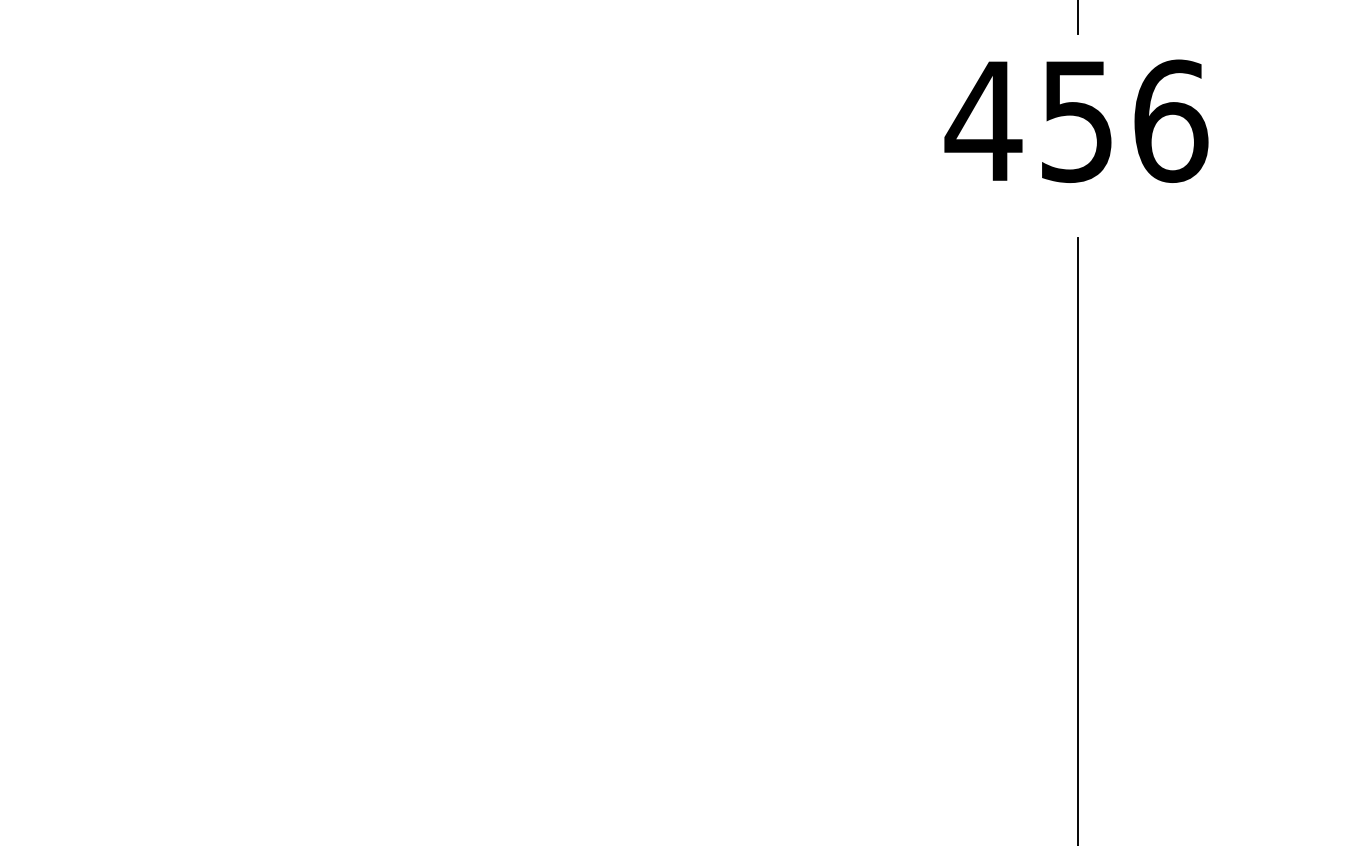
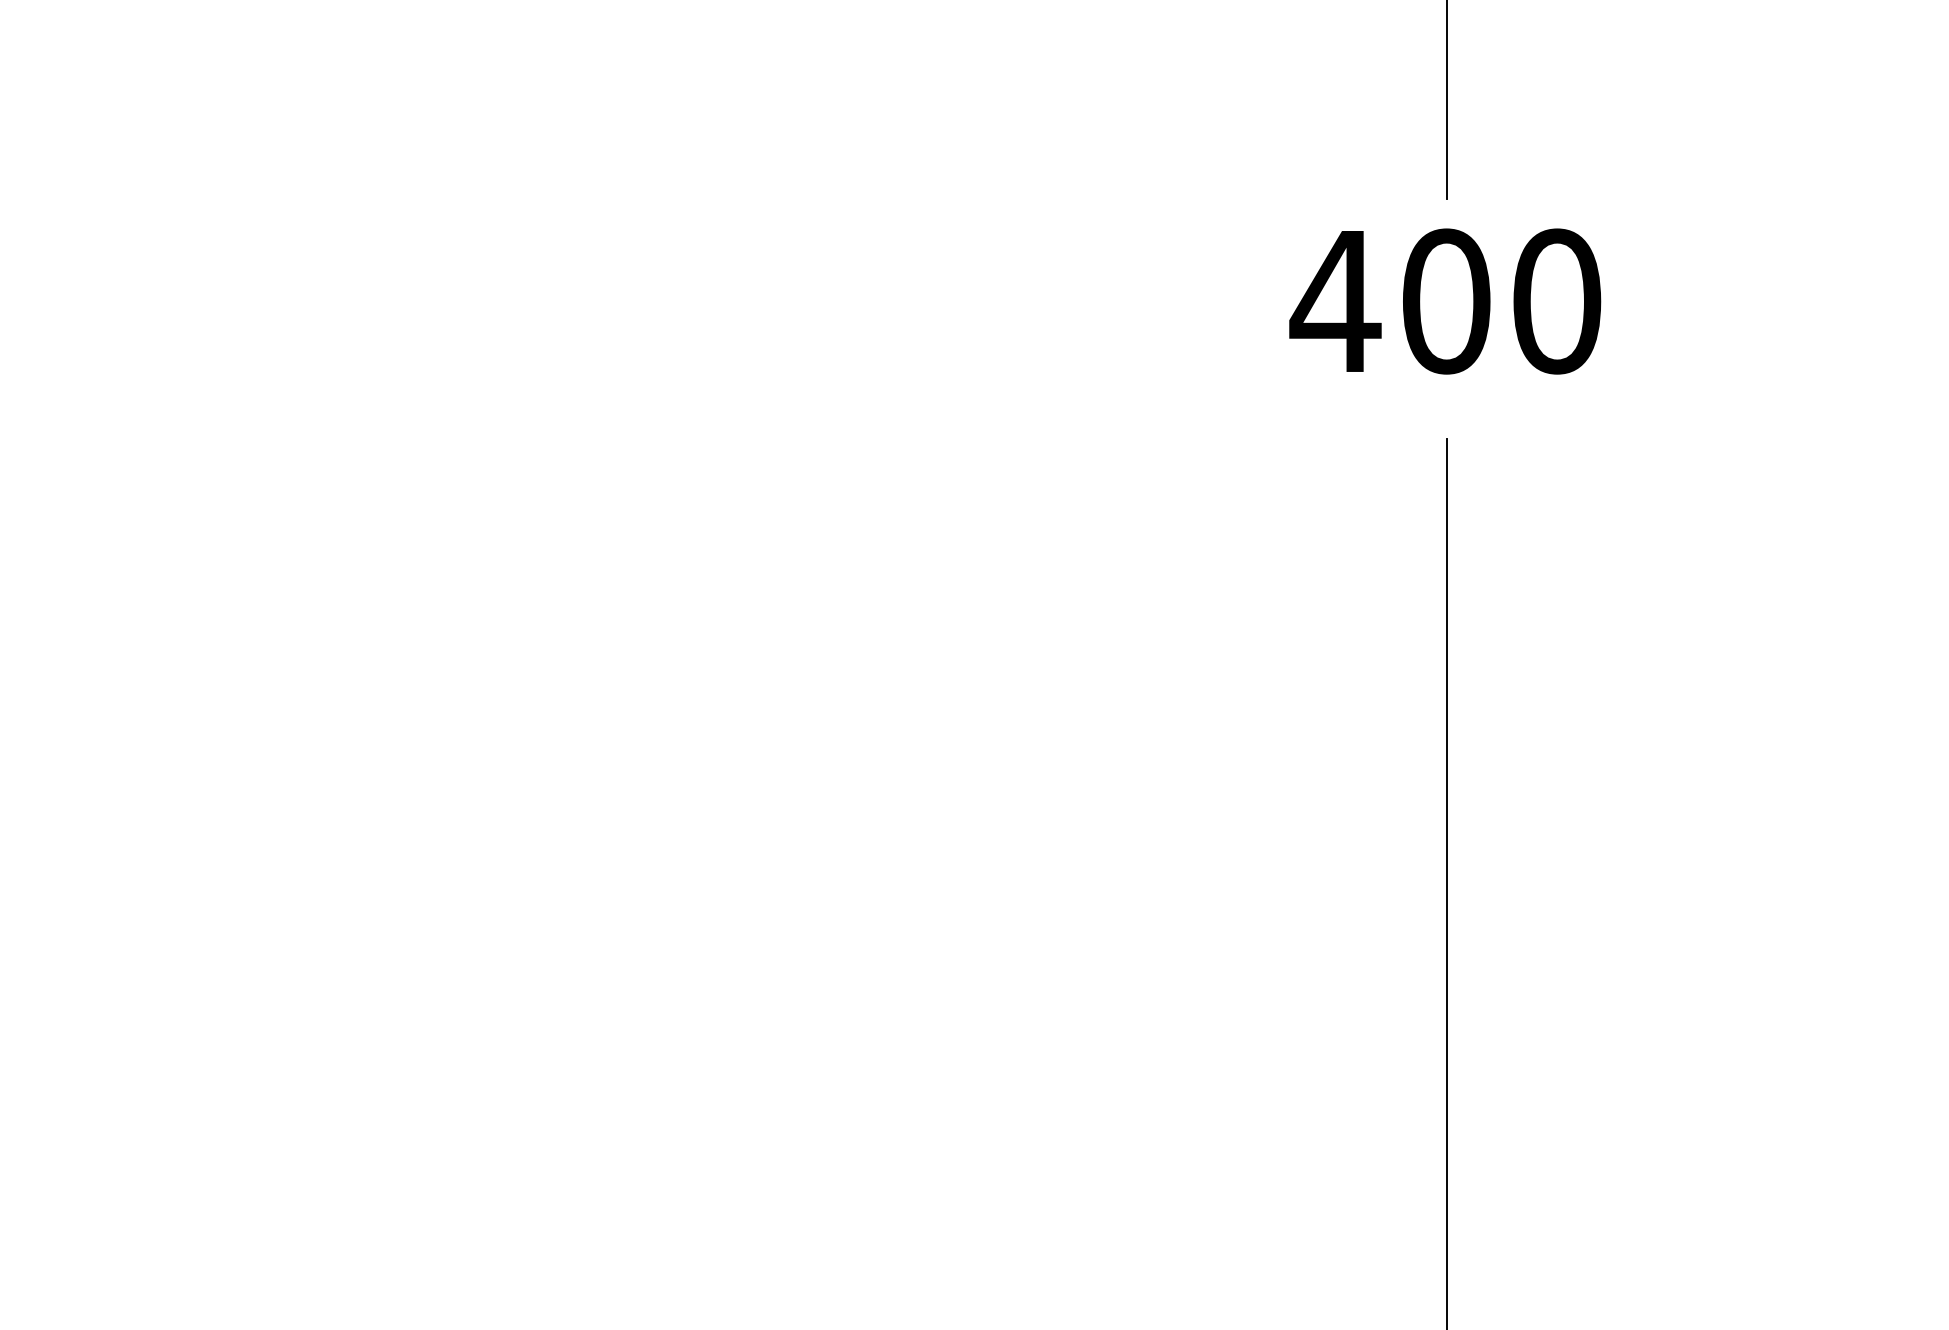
text: (1124, 121) -> (1502, 301), 456 -> 400

